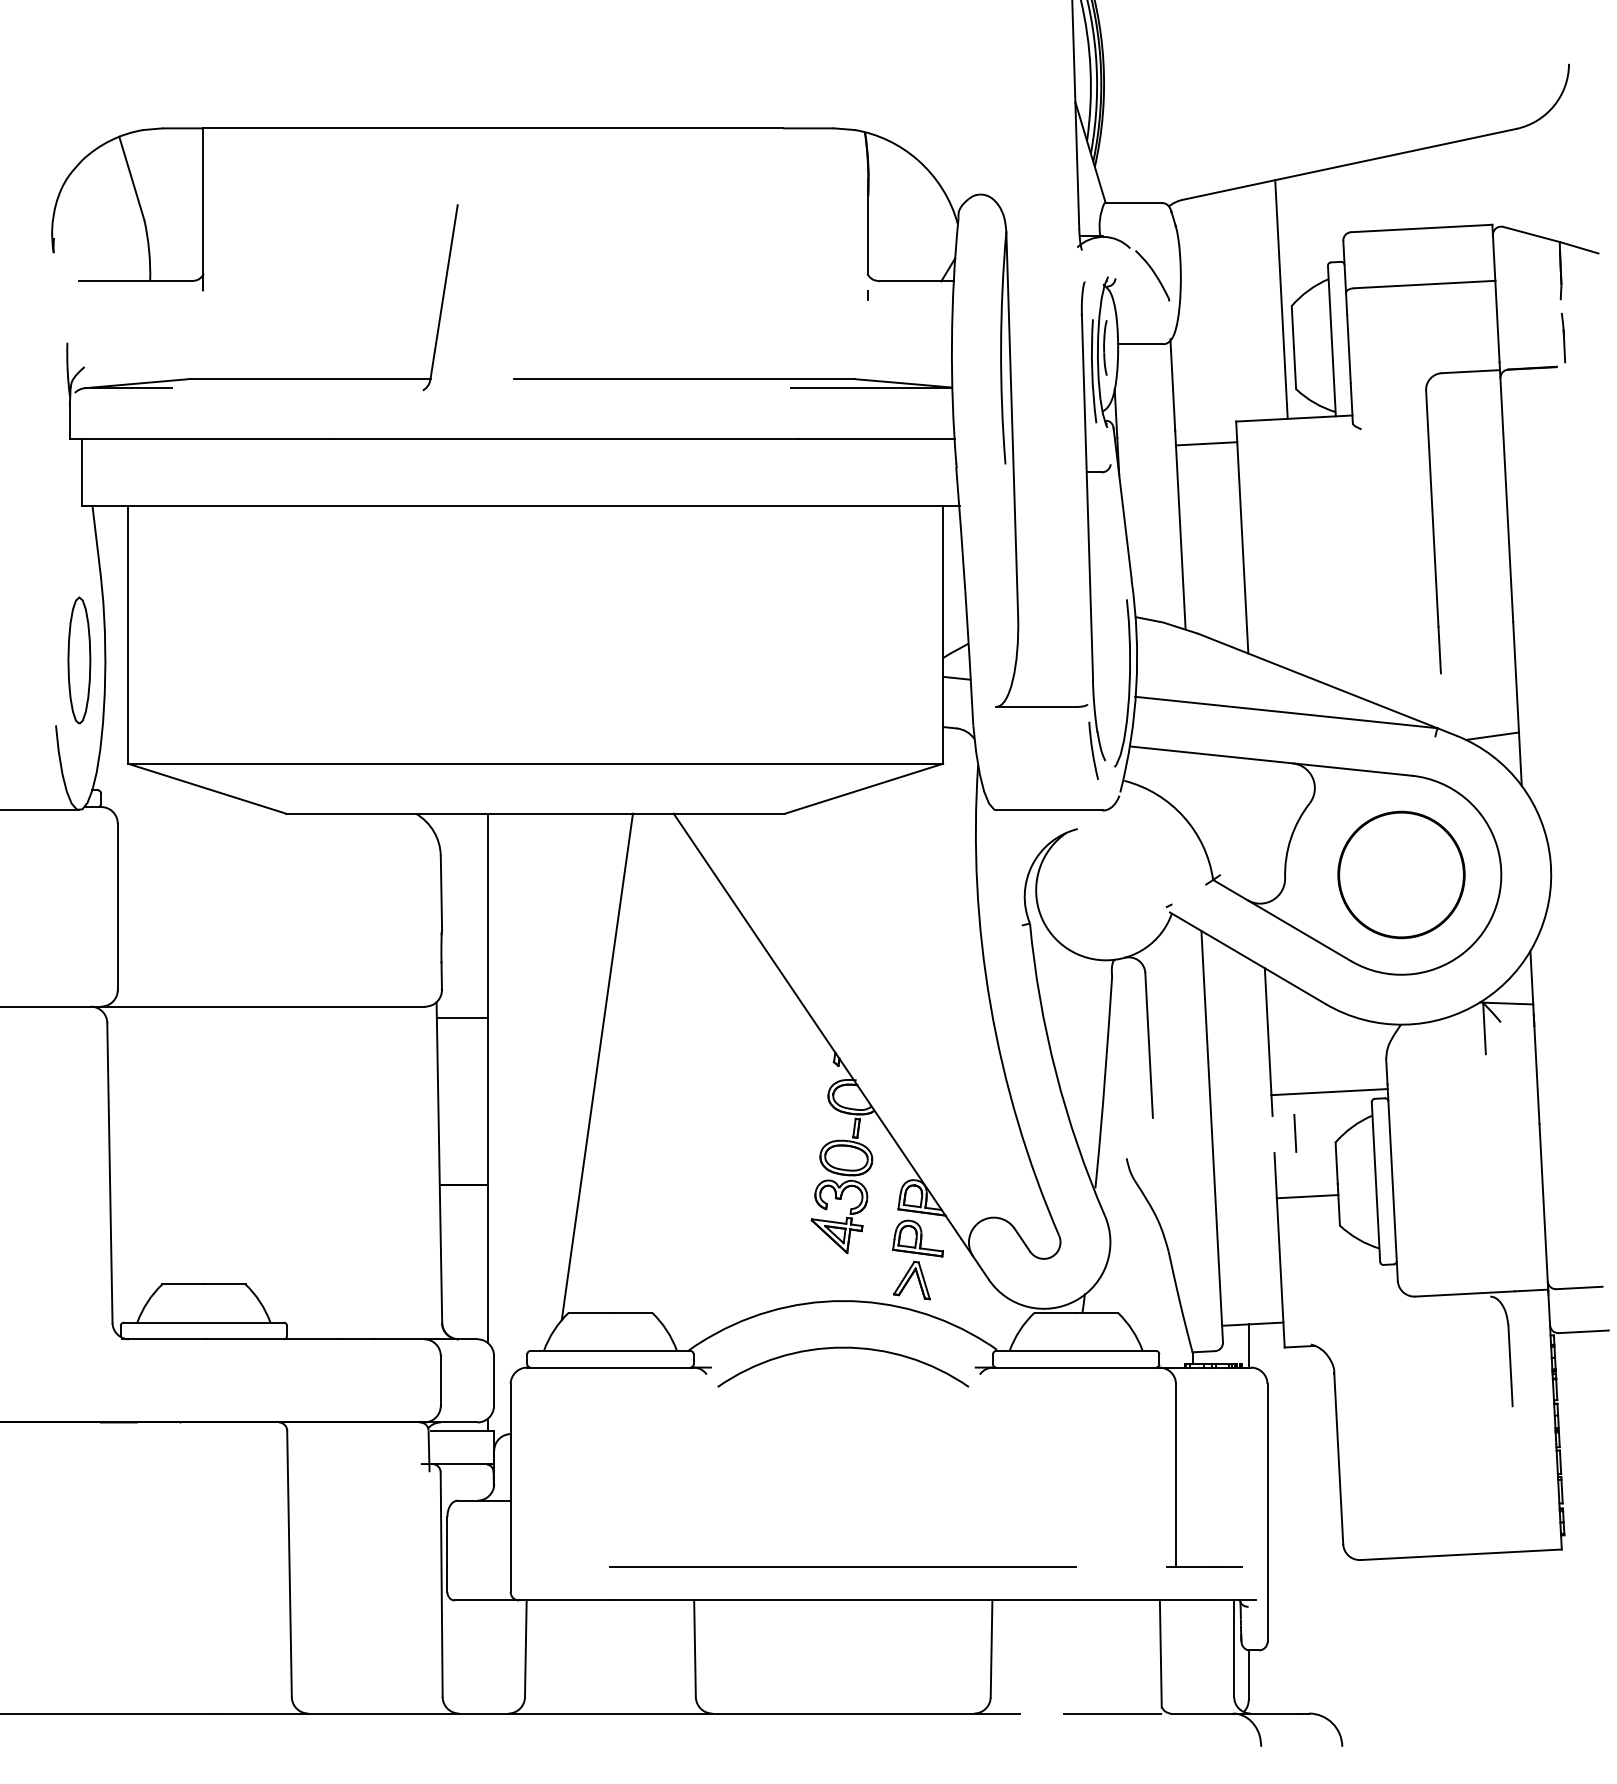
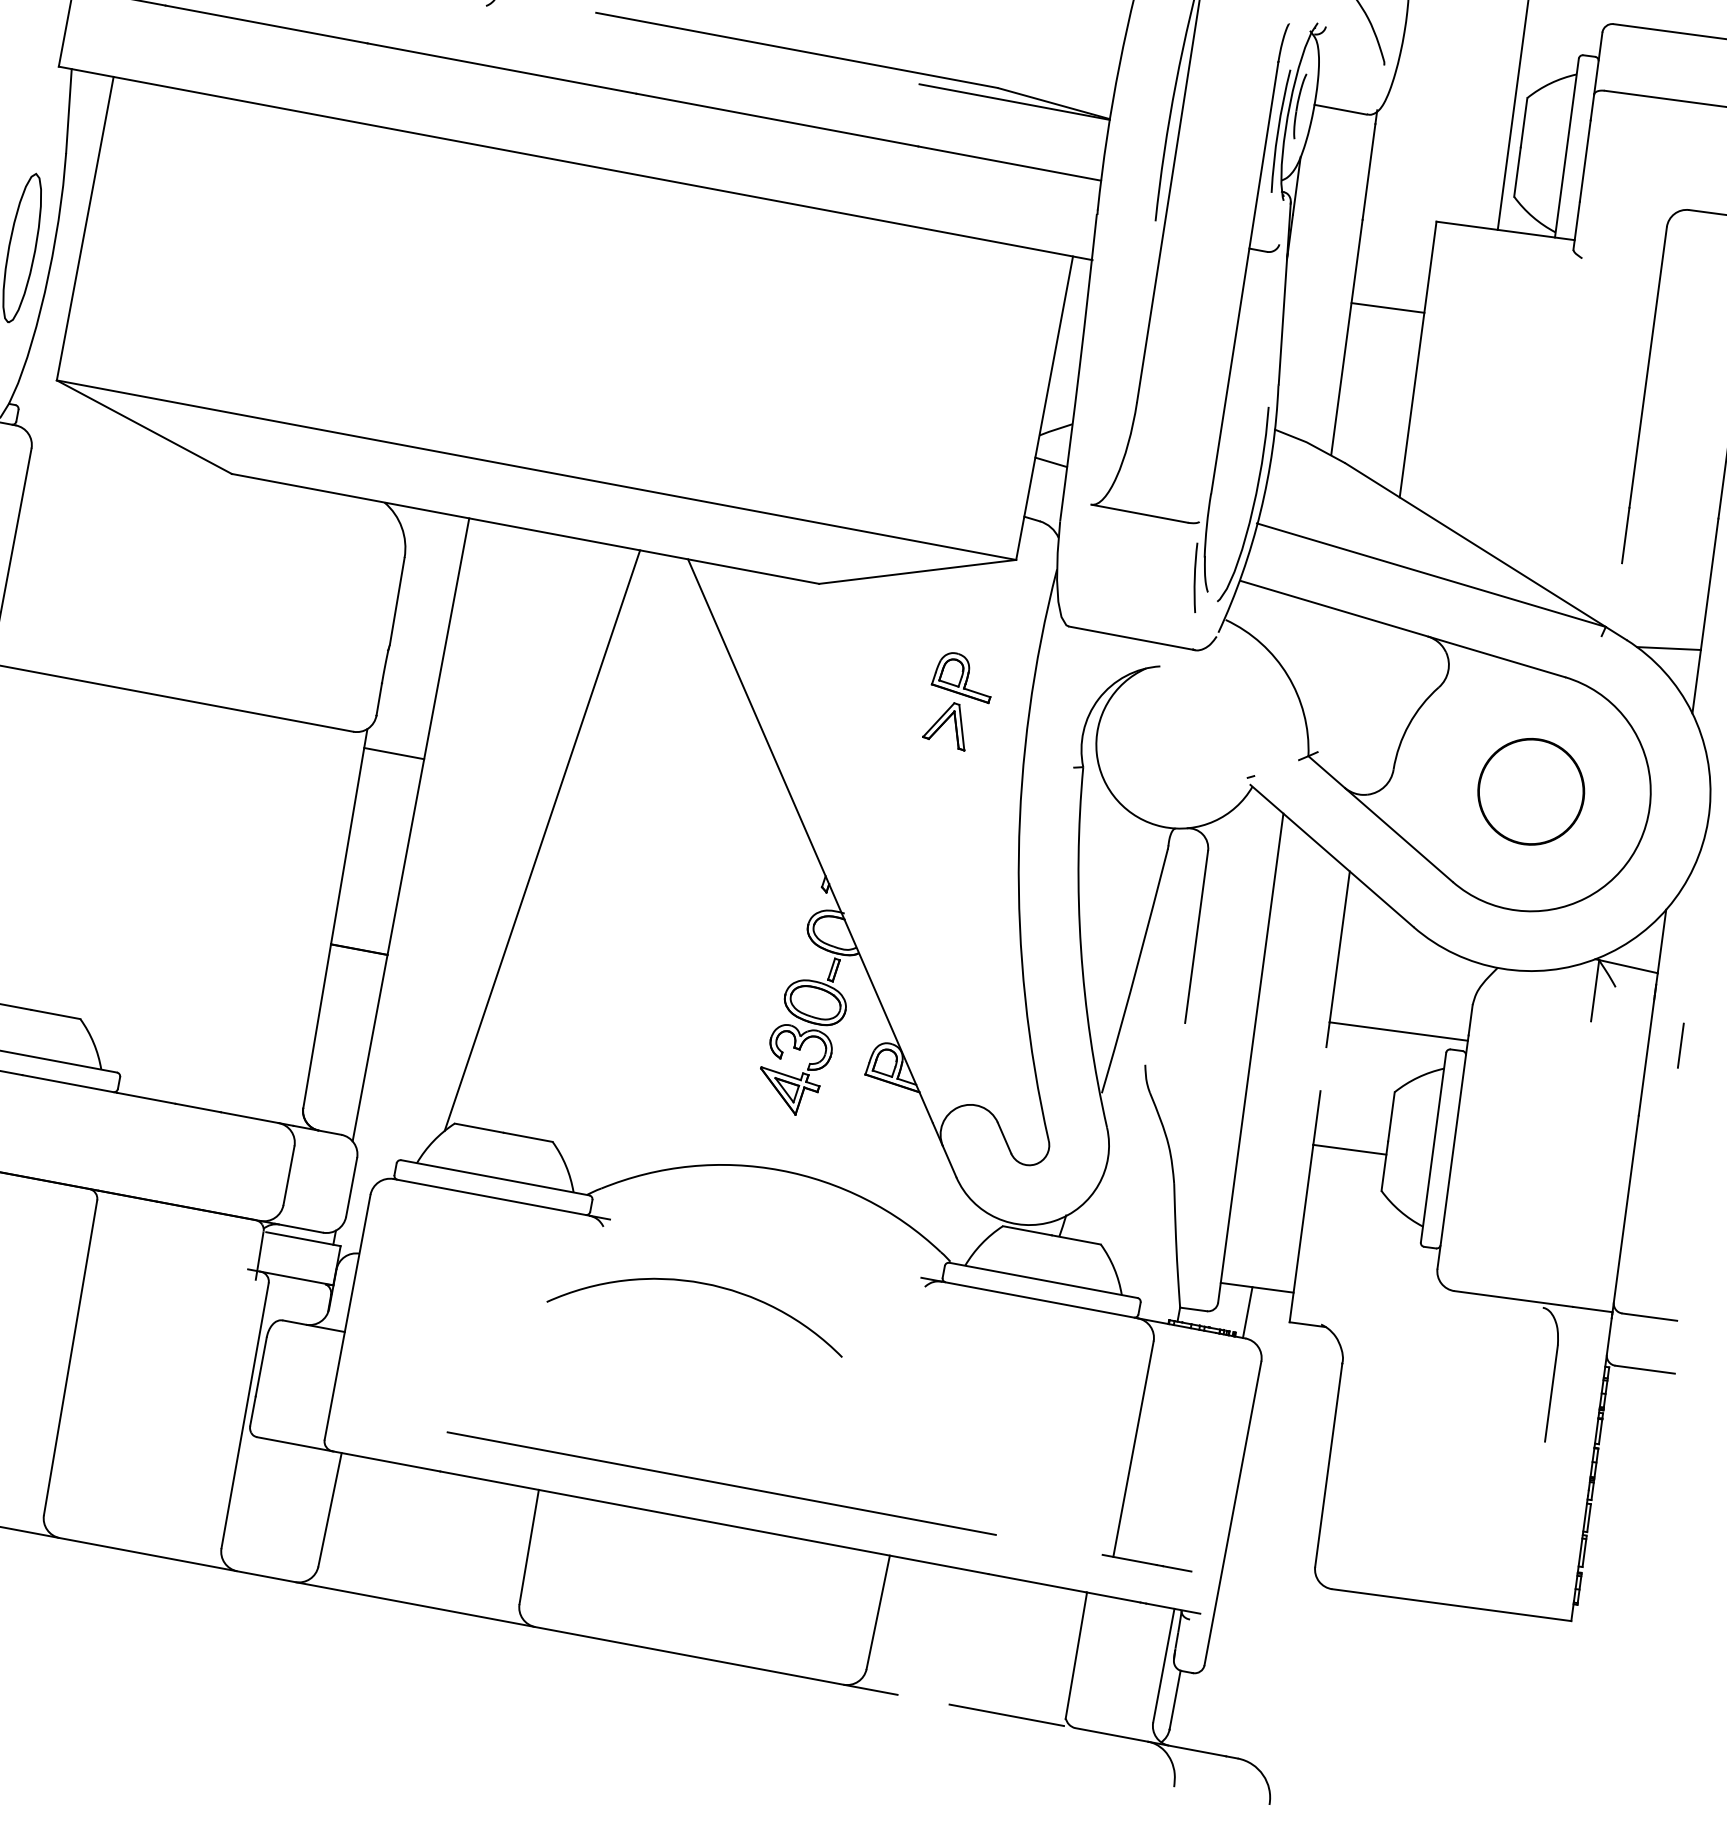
line: (1206, 443) -> (1387, 307), moved
part: (1401, 874) -> (1531, 791), size x0.7
line: (1295, 1133) -> (1681, 1045), moved
part: (917, 1259) -> (958, 701), moved
arc: (843, 1348) -> (703, 1284), moved

